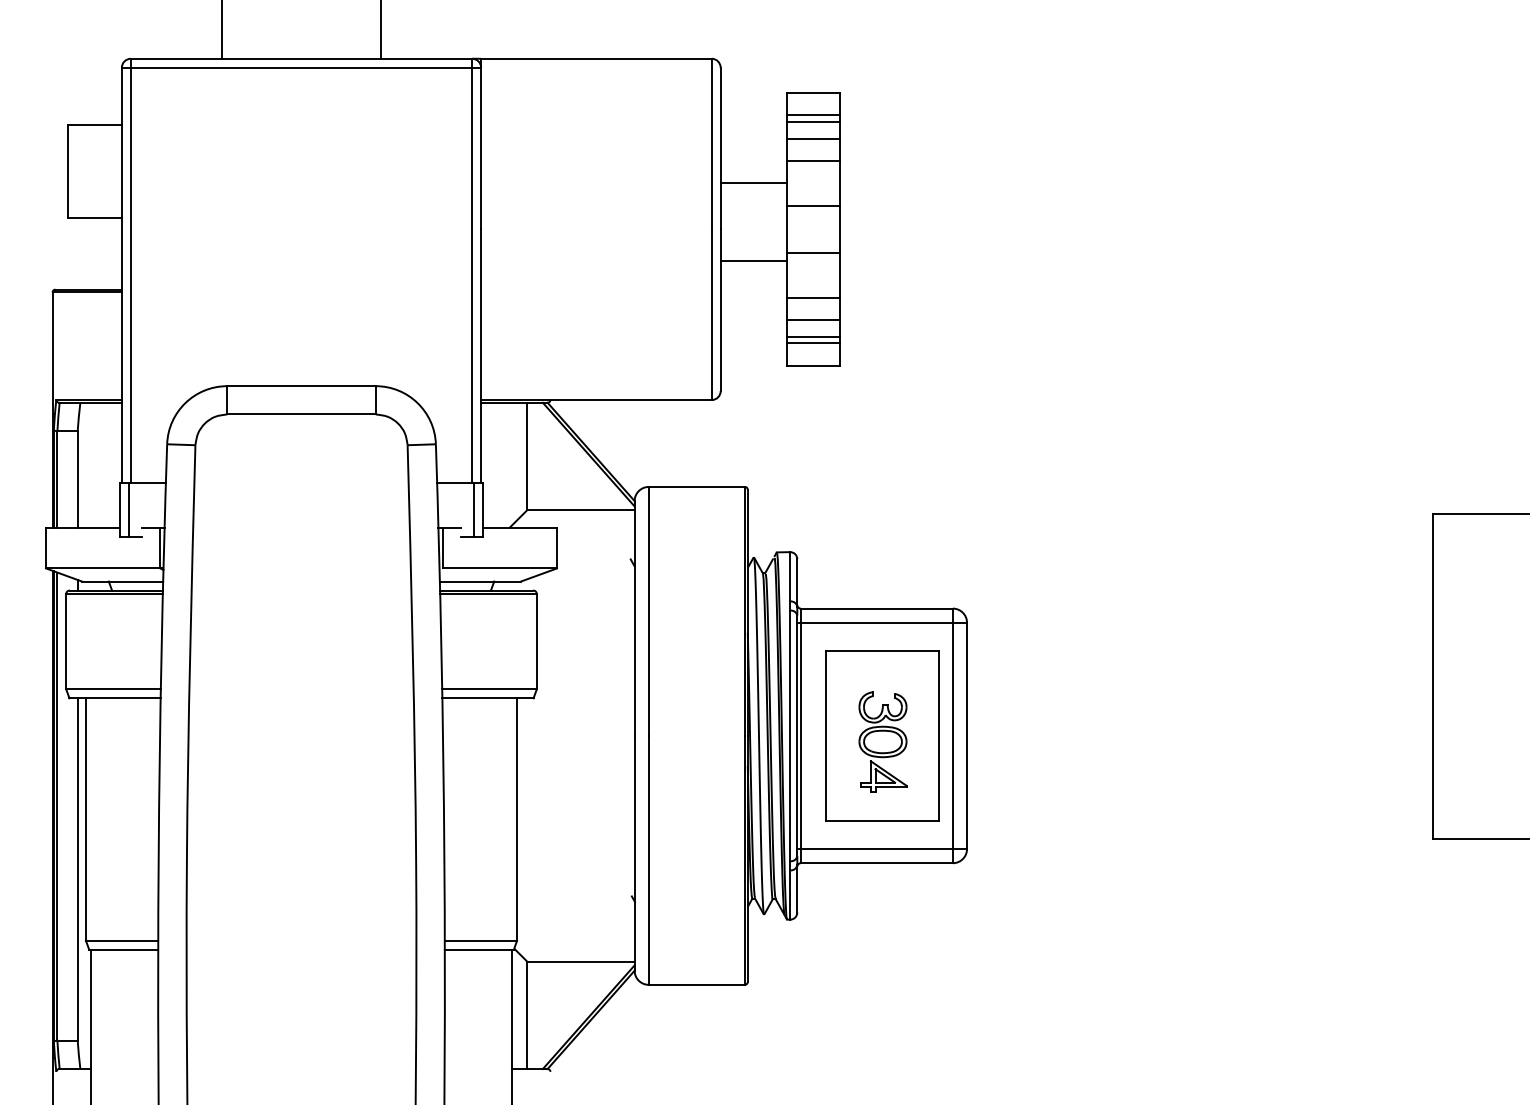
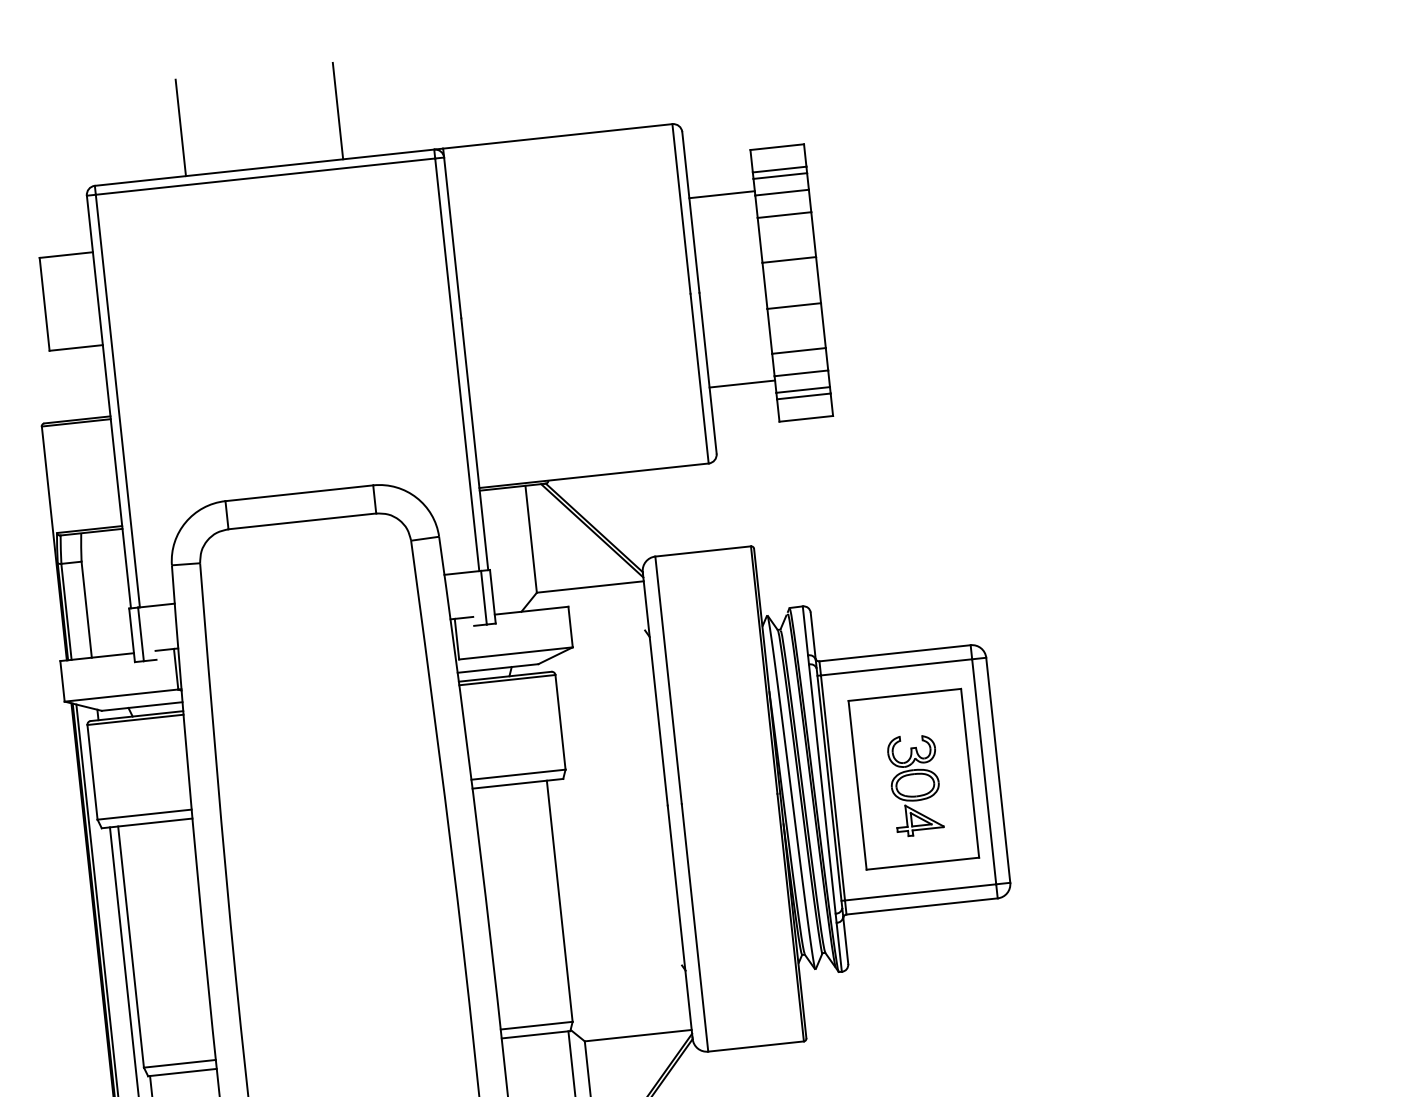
line: (753, 183) -> (722, 194), moved
line: (753, 260) -> (742, 383), moved

